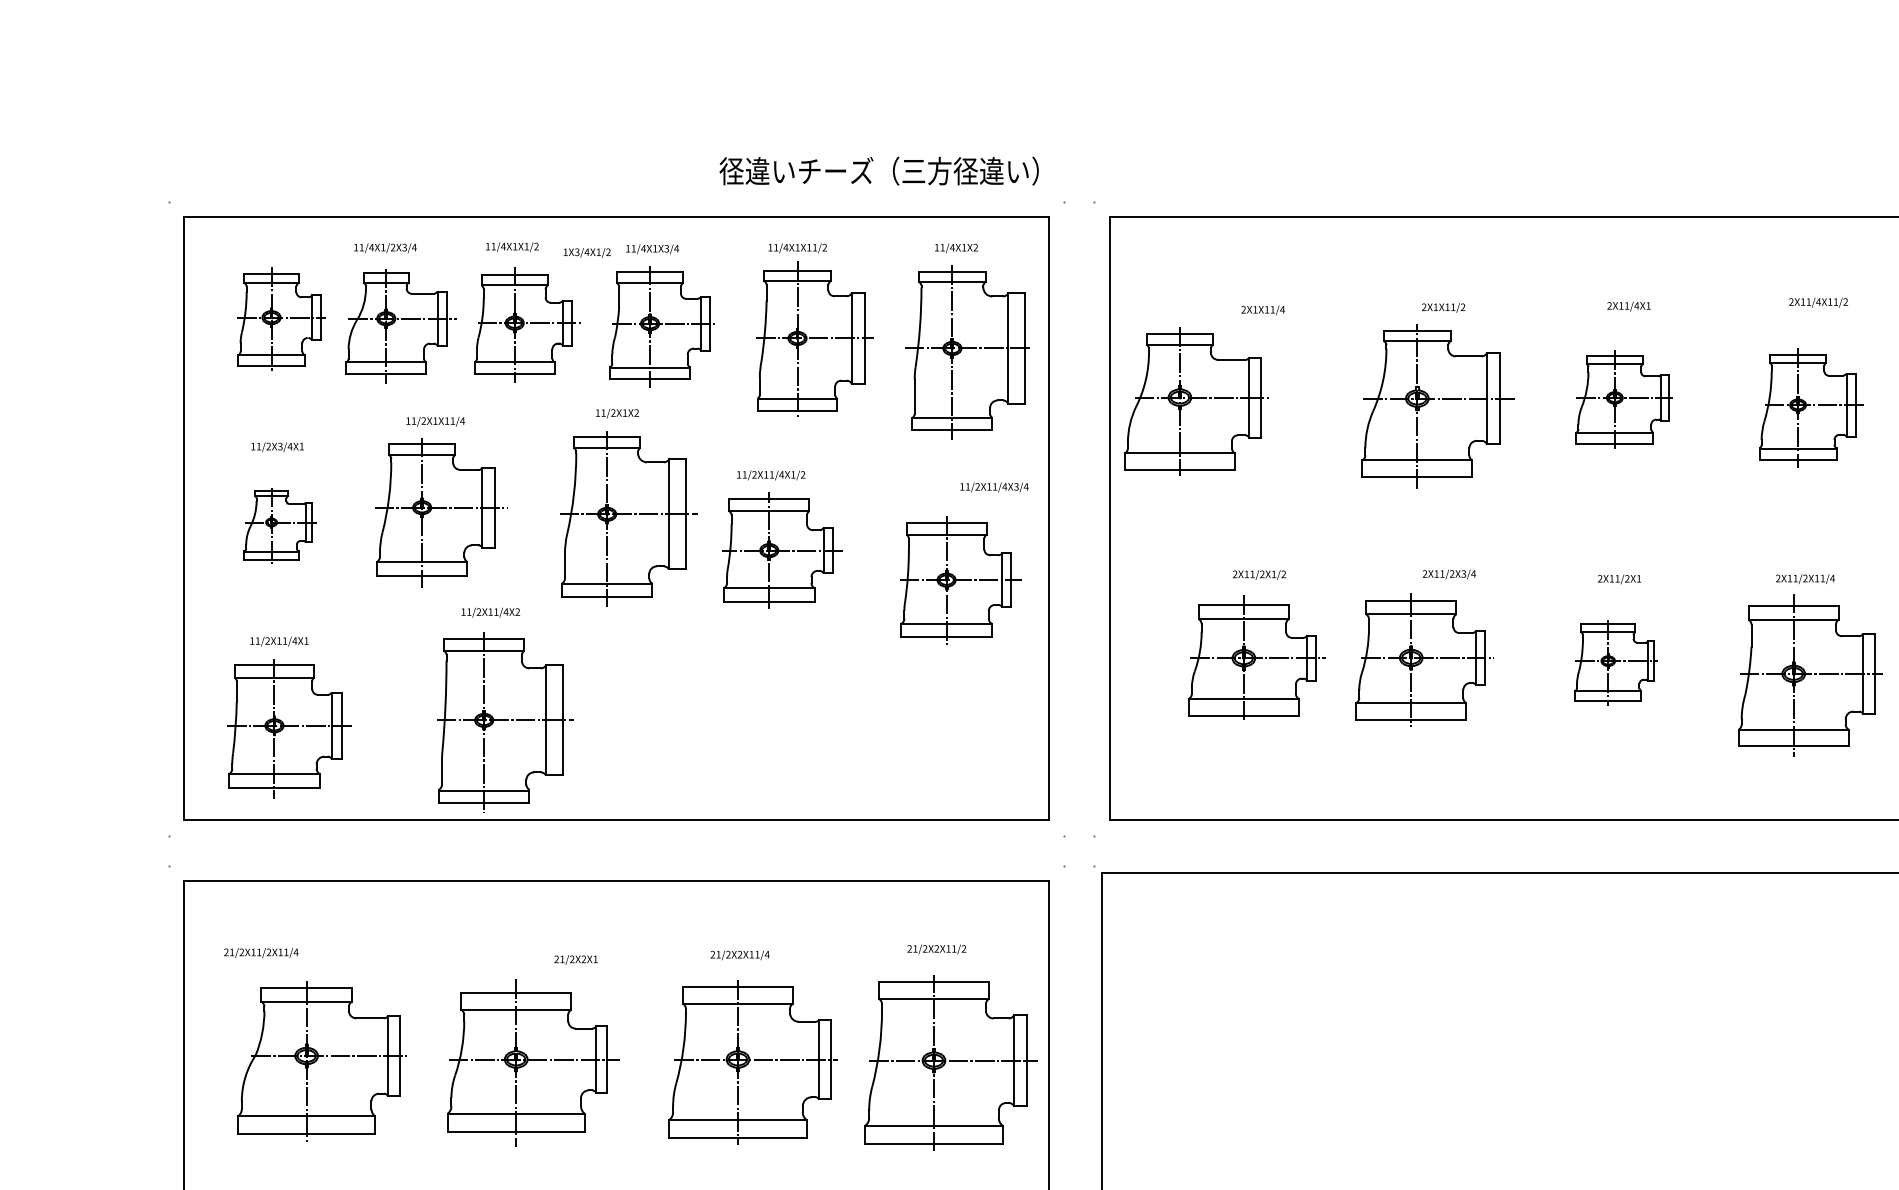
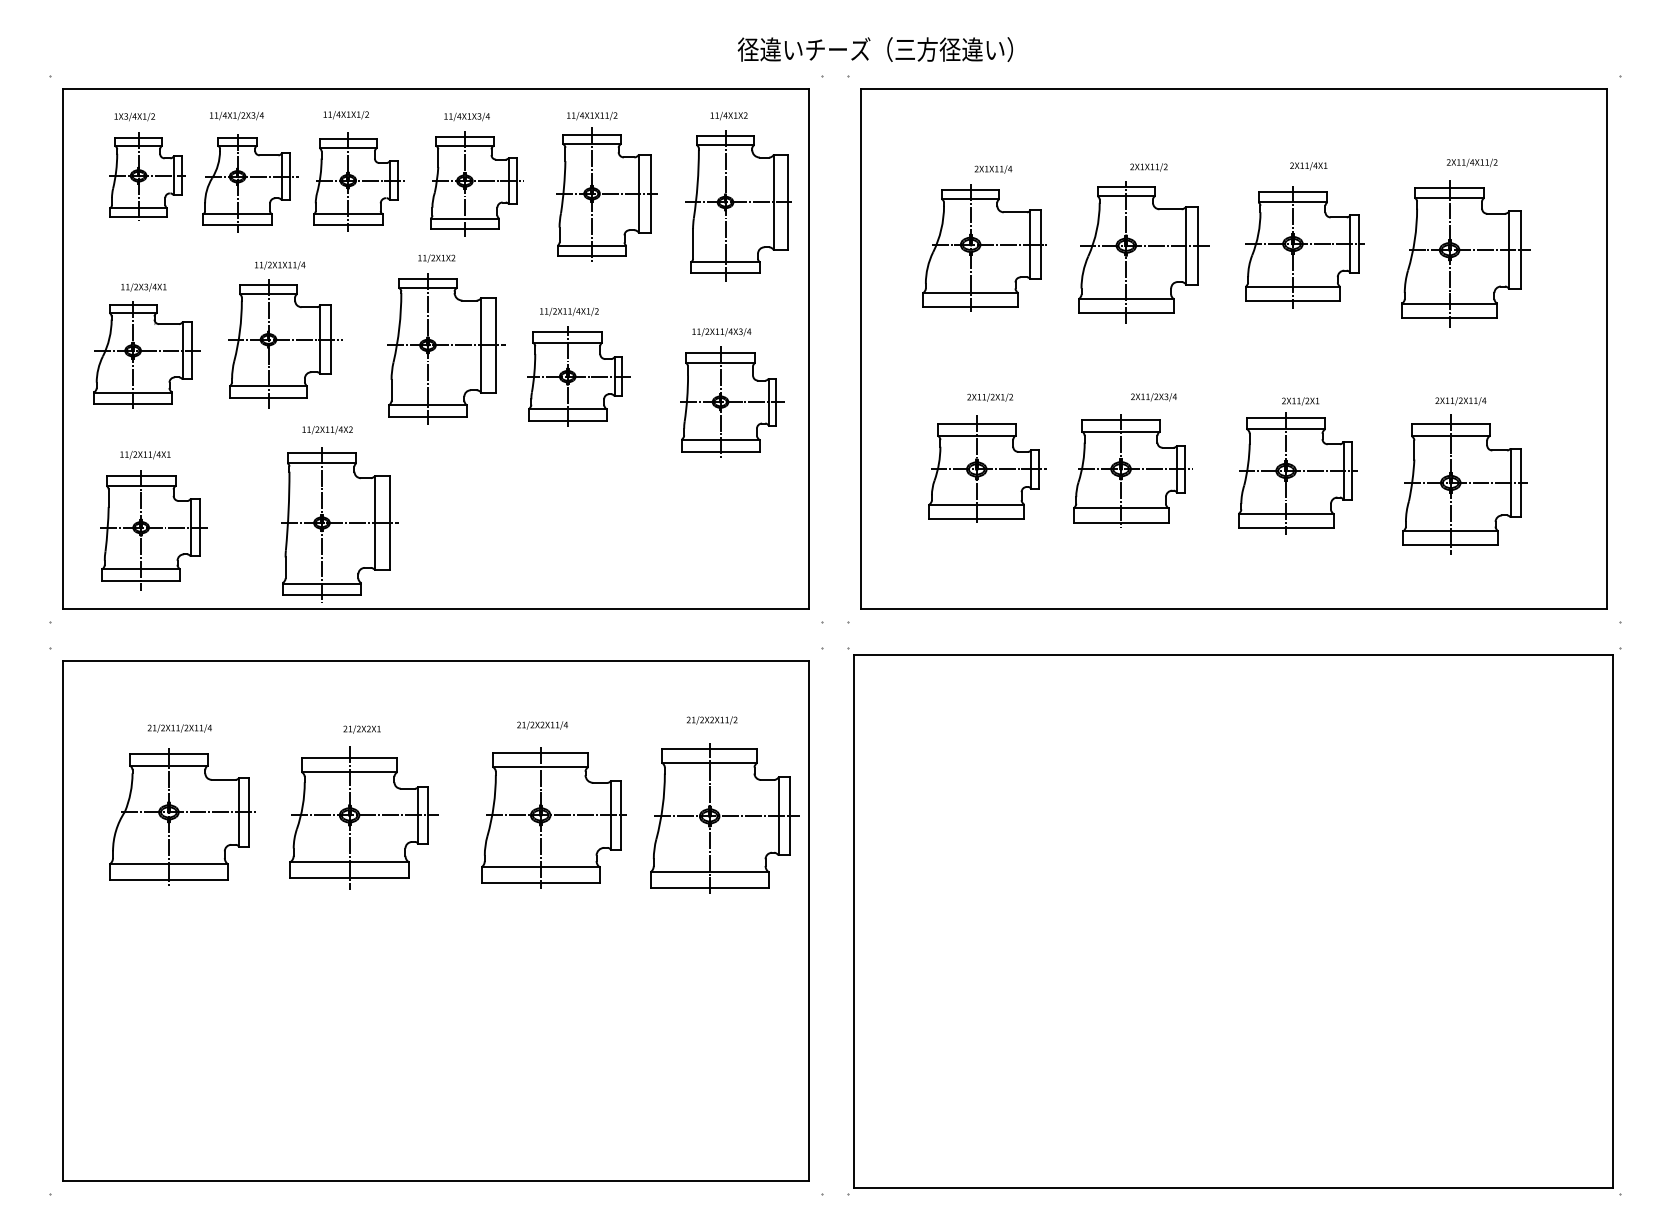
text: (878, 171) -> (874, 49), moved
text: (586, 252) -> (134, 116), moved
part: (1195, 400) -> (984, 247), moved
part: (1624, 400) -> (1304, 247), size x1.43
part: (1810, 407) -> (1465, 253), size x1.43
text: (994, 487) -> (721, 332), moved
part: (280, 524) -> (146, 354), size x1.67
part: (1615, 662) -> (1297, 473), size x1.67
text: (260, 952) -> (179, 728), moved
text: (575, 959) -> (361, 729), moved

